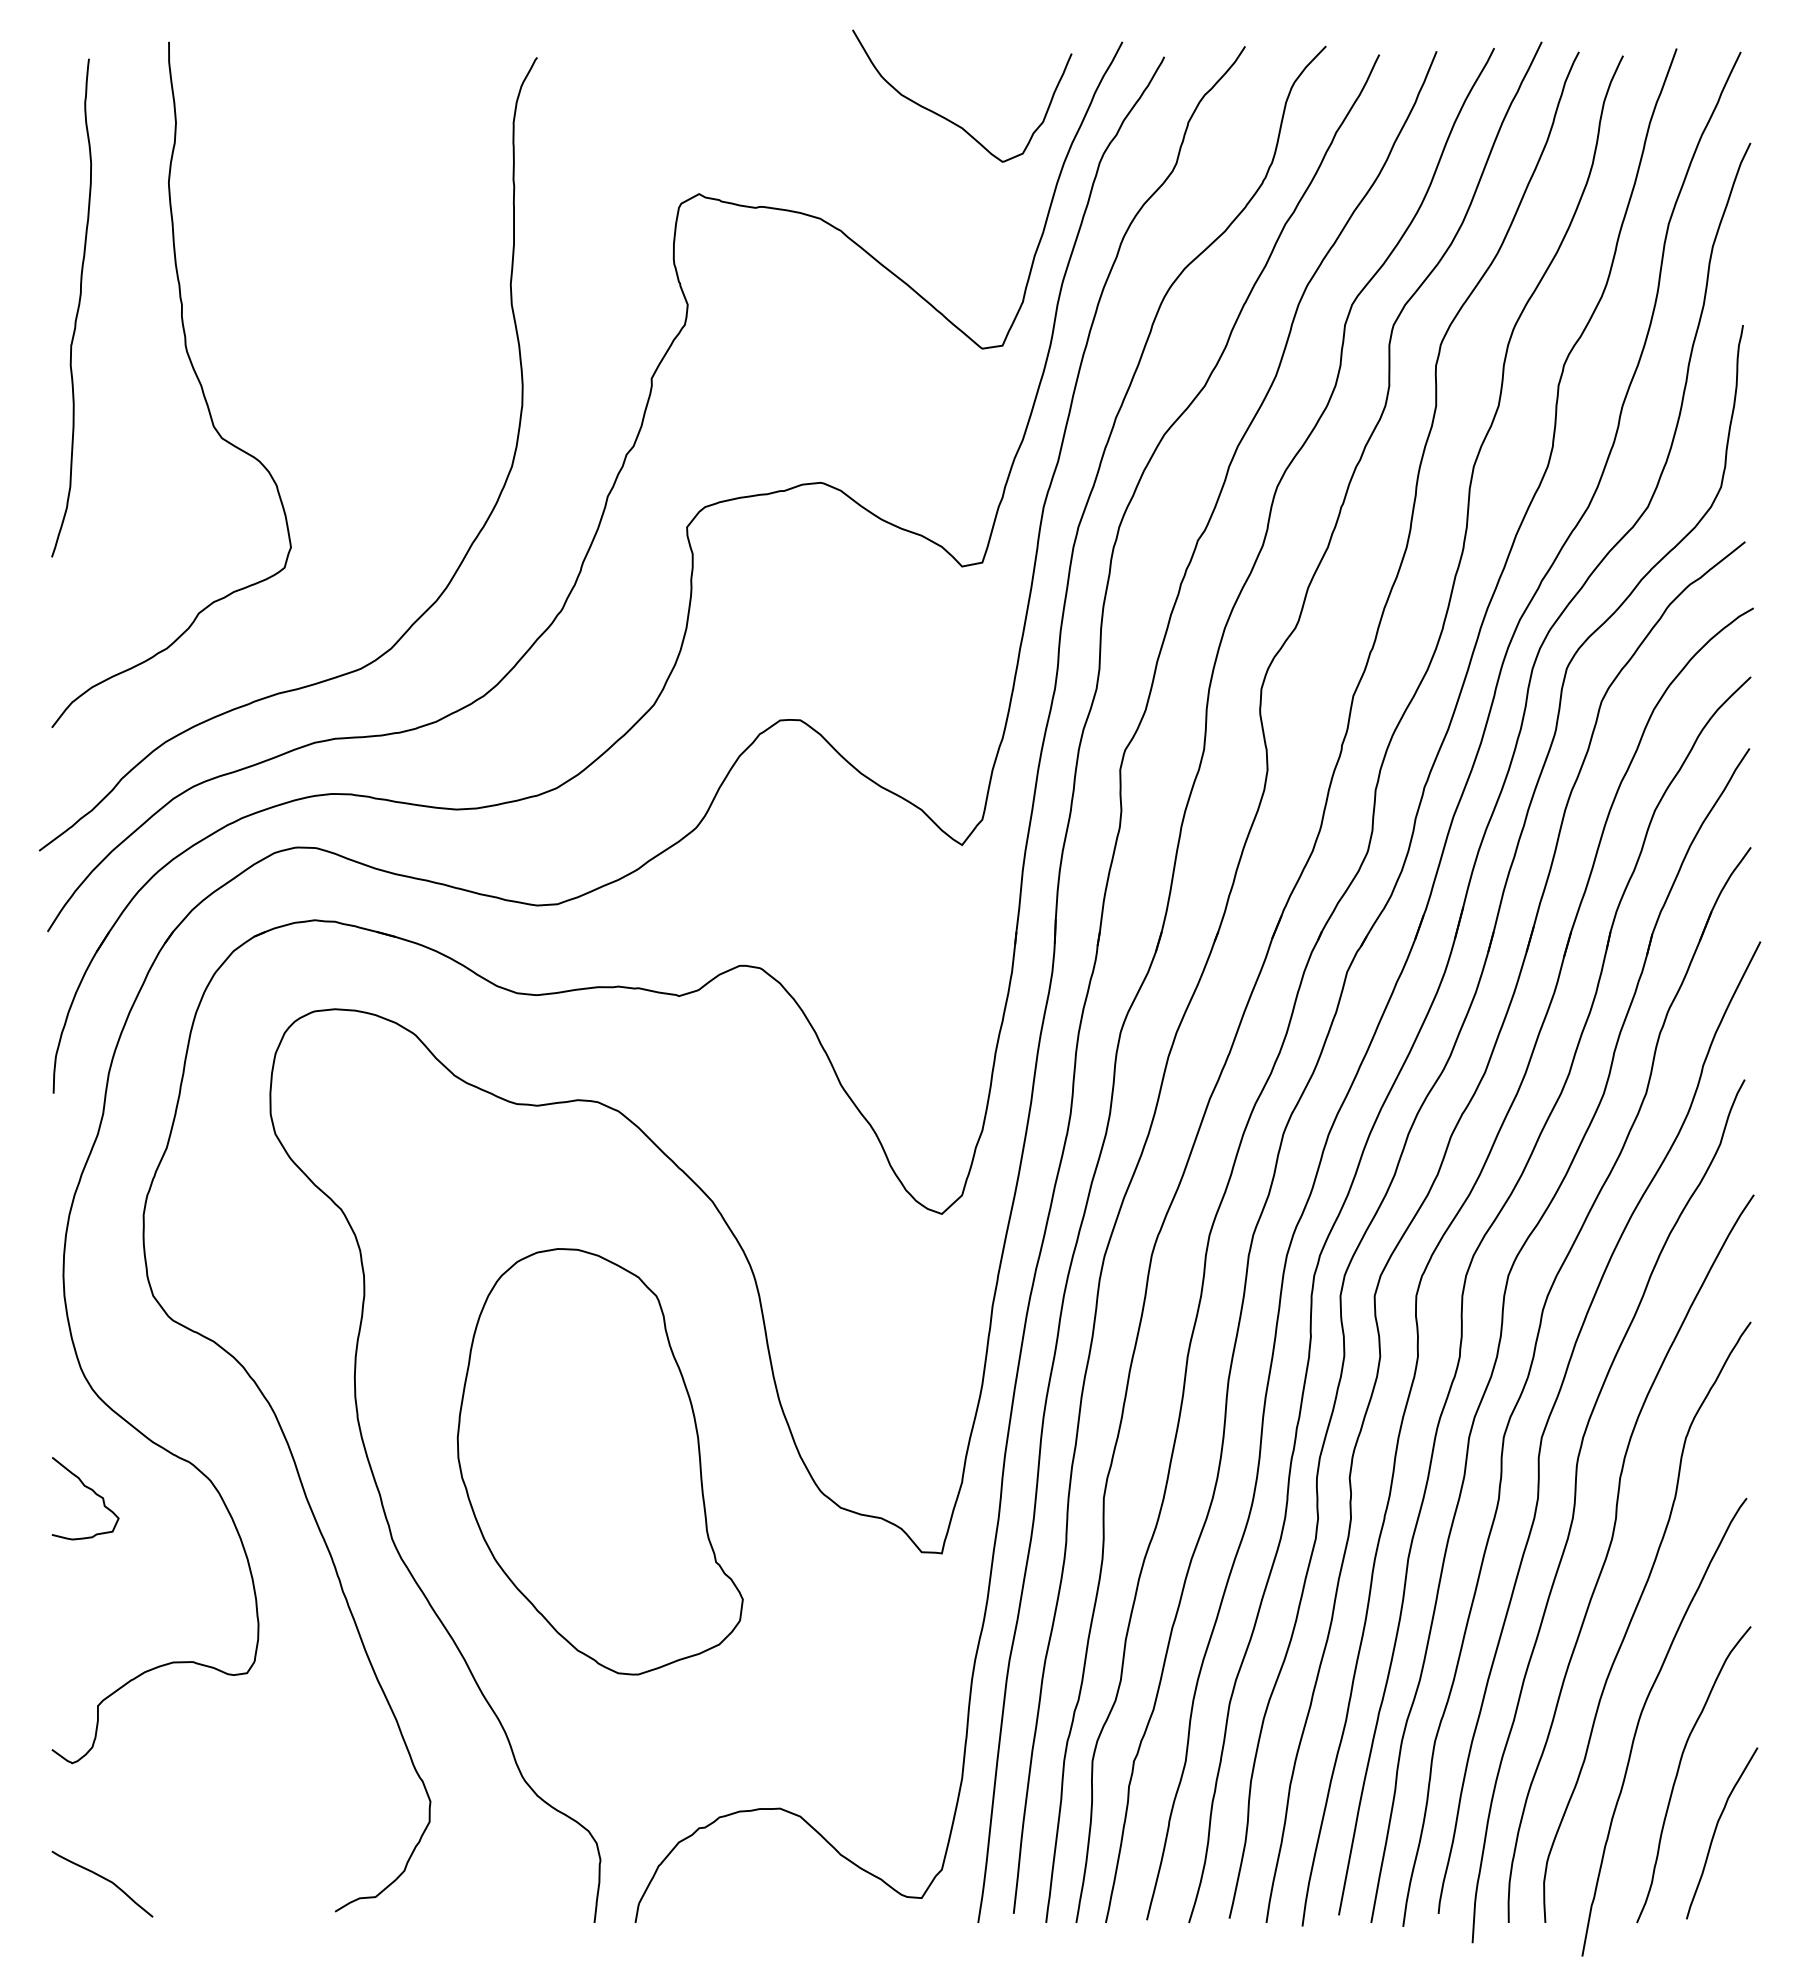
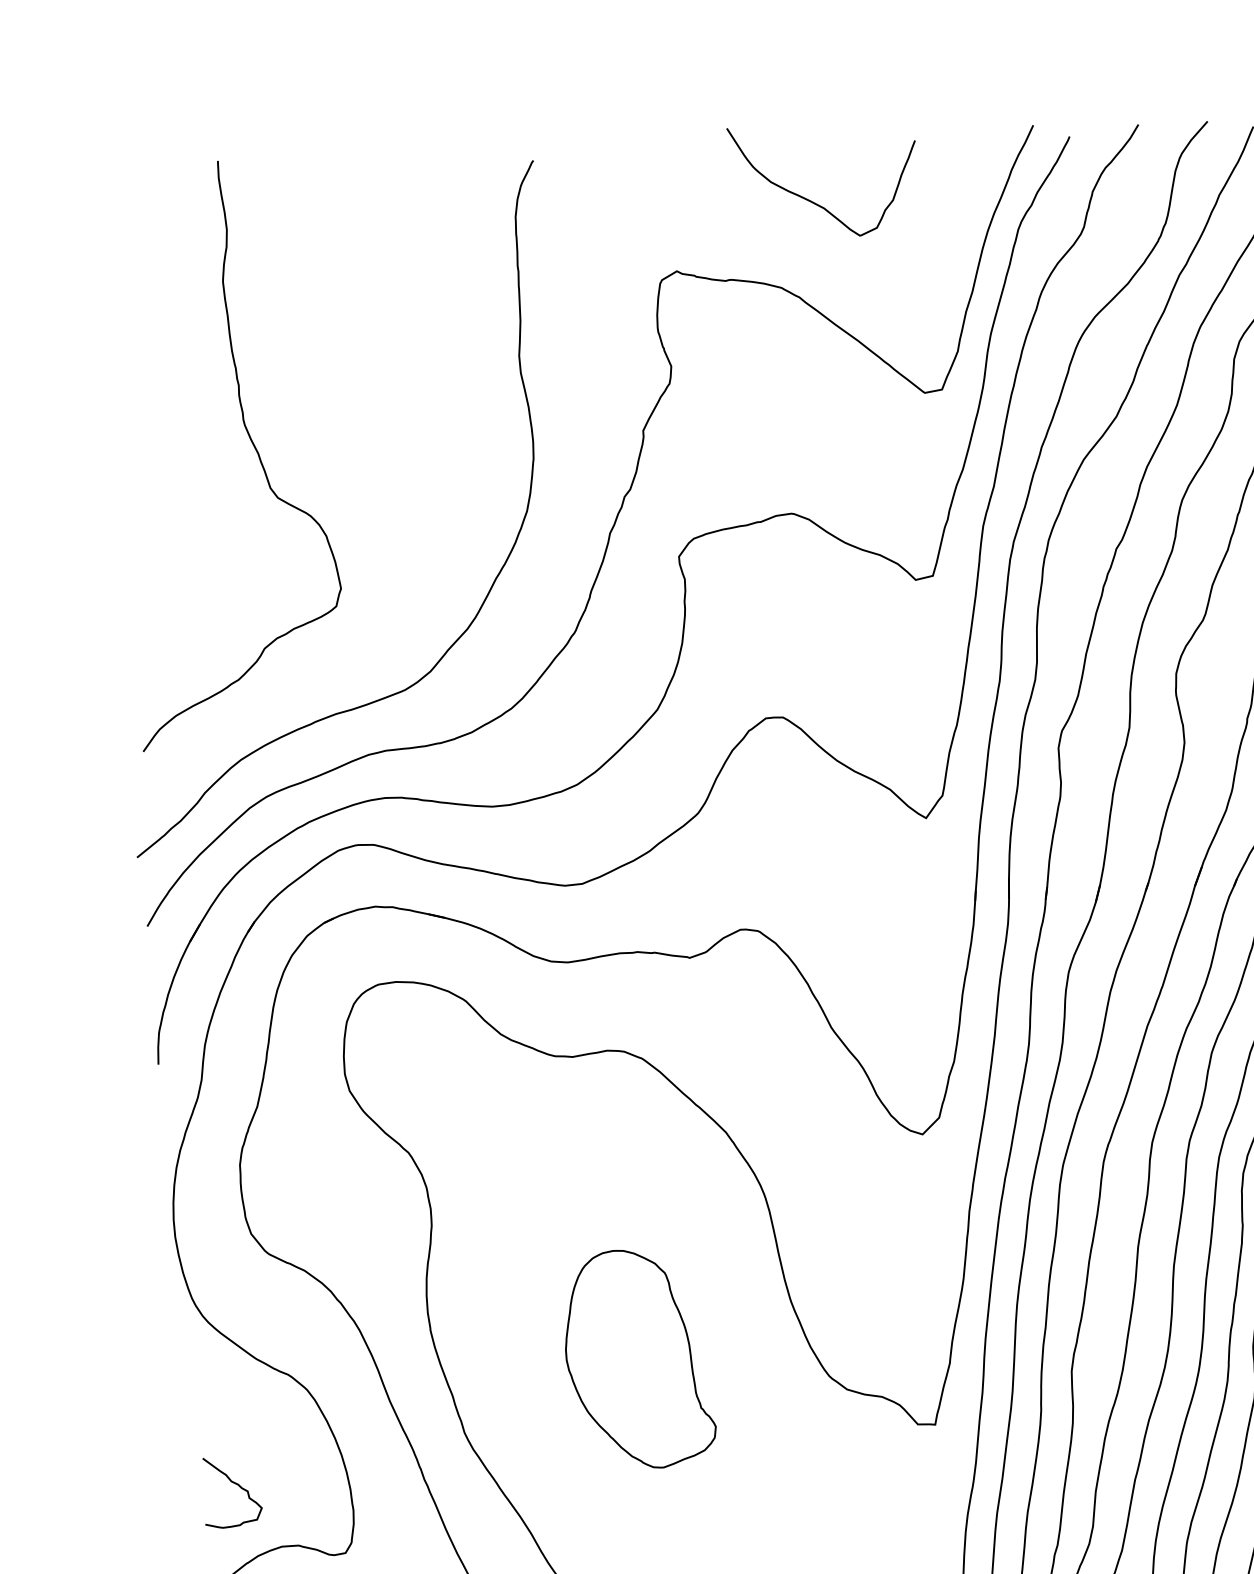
curve: (949, 119) -> (812, 201), moved
curve: (77, 307) -> (149, 391), removed
part: (599, 1461) -> (639, 1358), size x0.6
curve: (89, 1489) -> (235, 1484), moved

